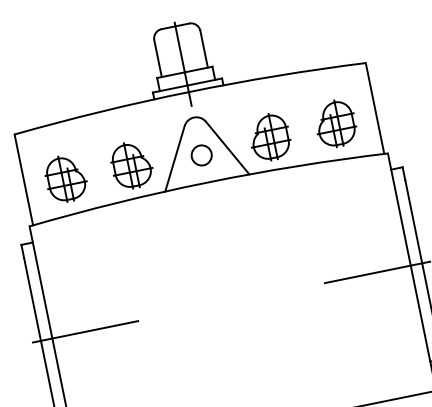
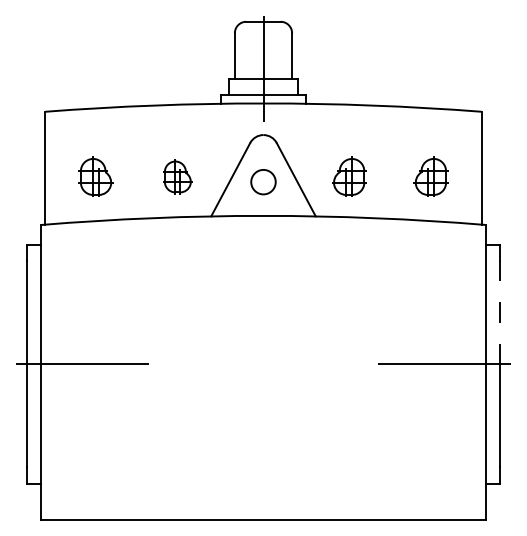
part: (335, 123) -> (430, 176), size x0.7
part: (269, 136) -> (348, 176), size x0.7
part: (131, 164) -> (177, 176), size x0.6
part: (65, 178) -> (95, 176), size x0.7
line: (413, 221) -> (500, 312), solid -> dashed

